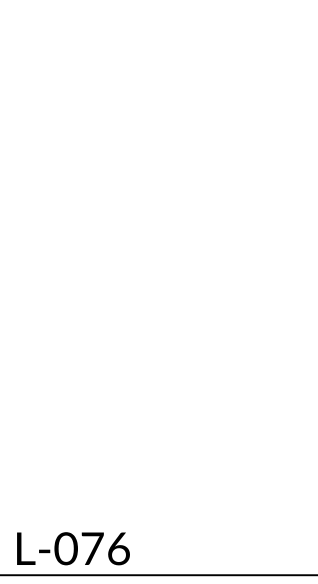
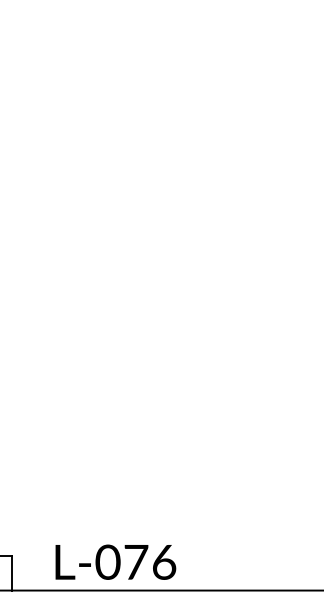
text: (73, 548) -> (115, 562), moved

